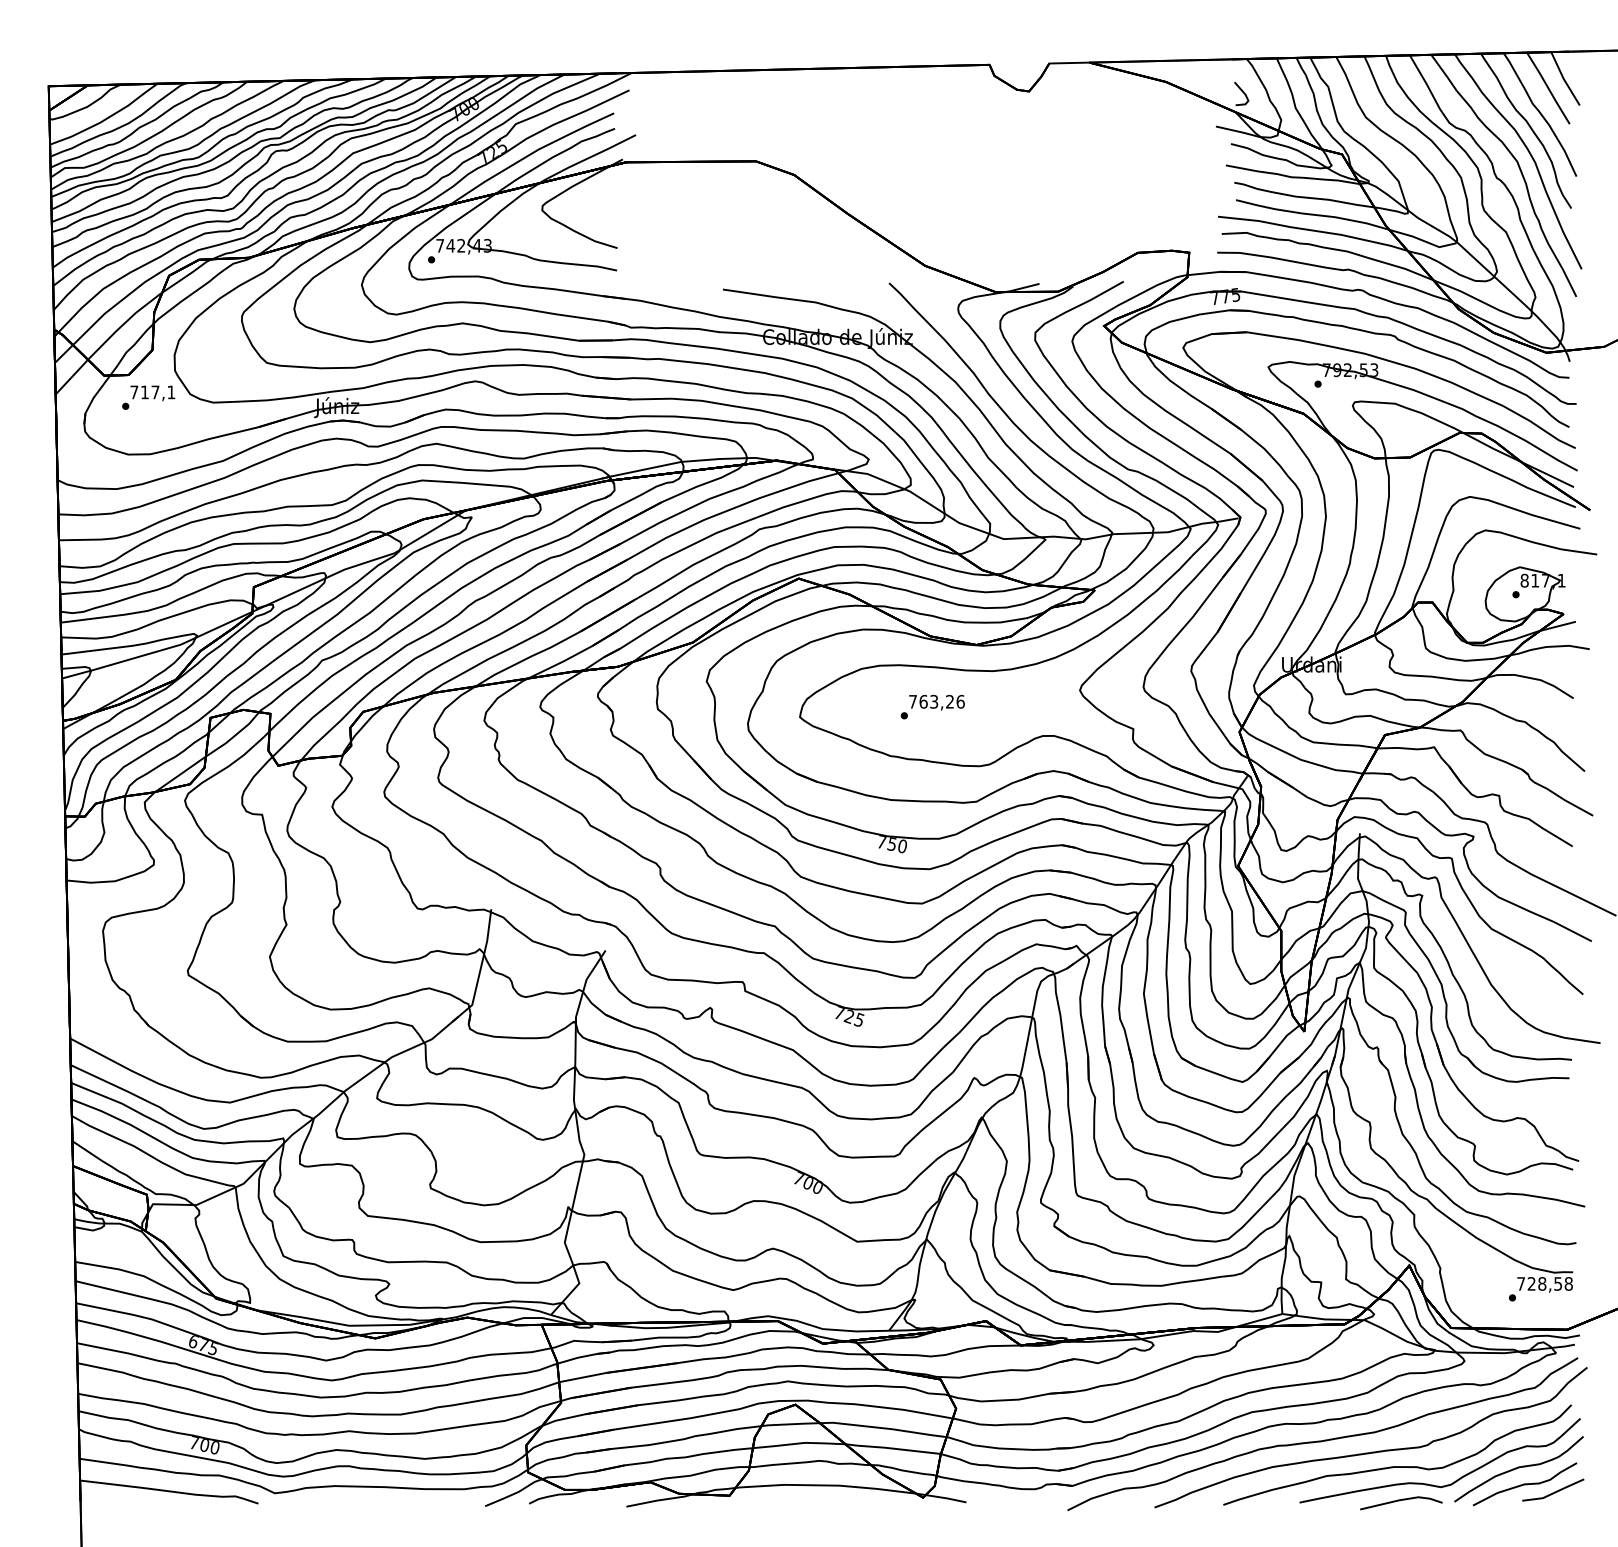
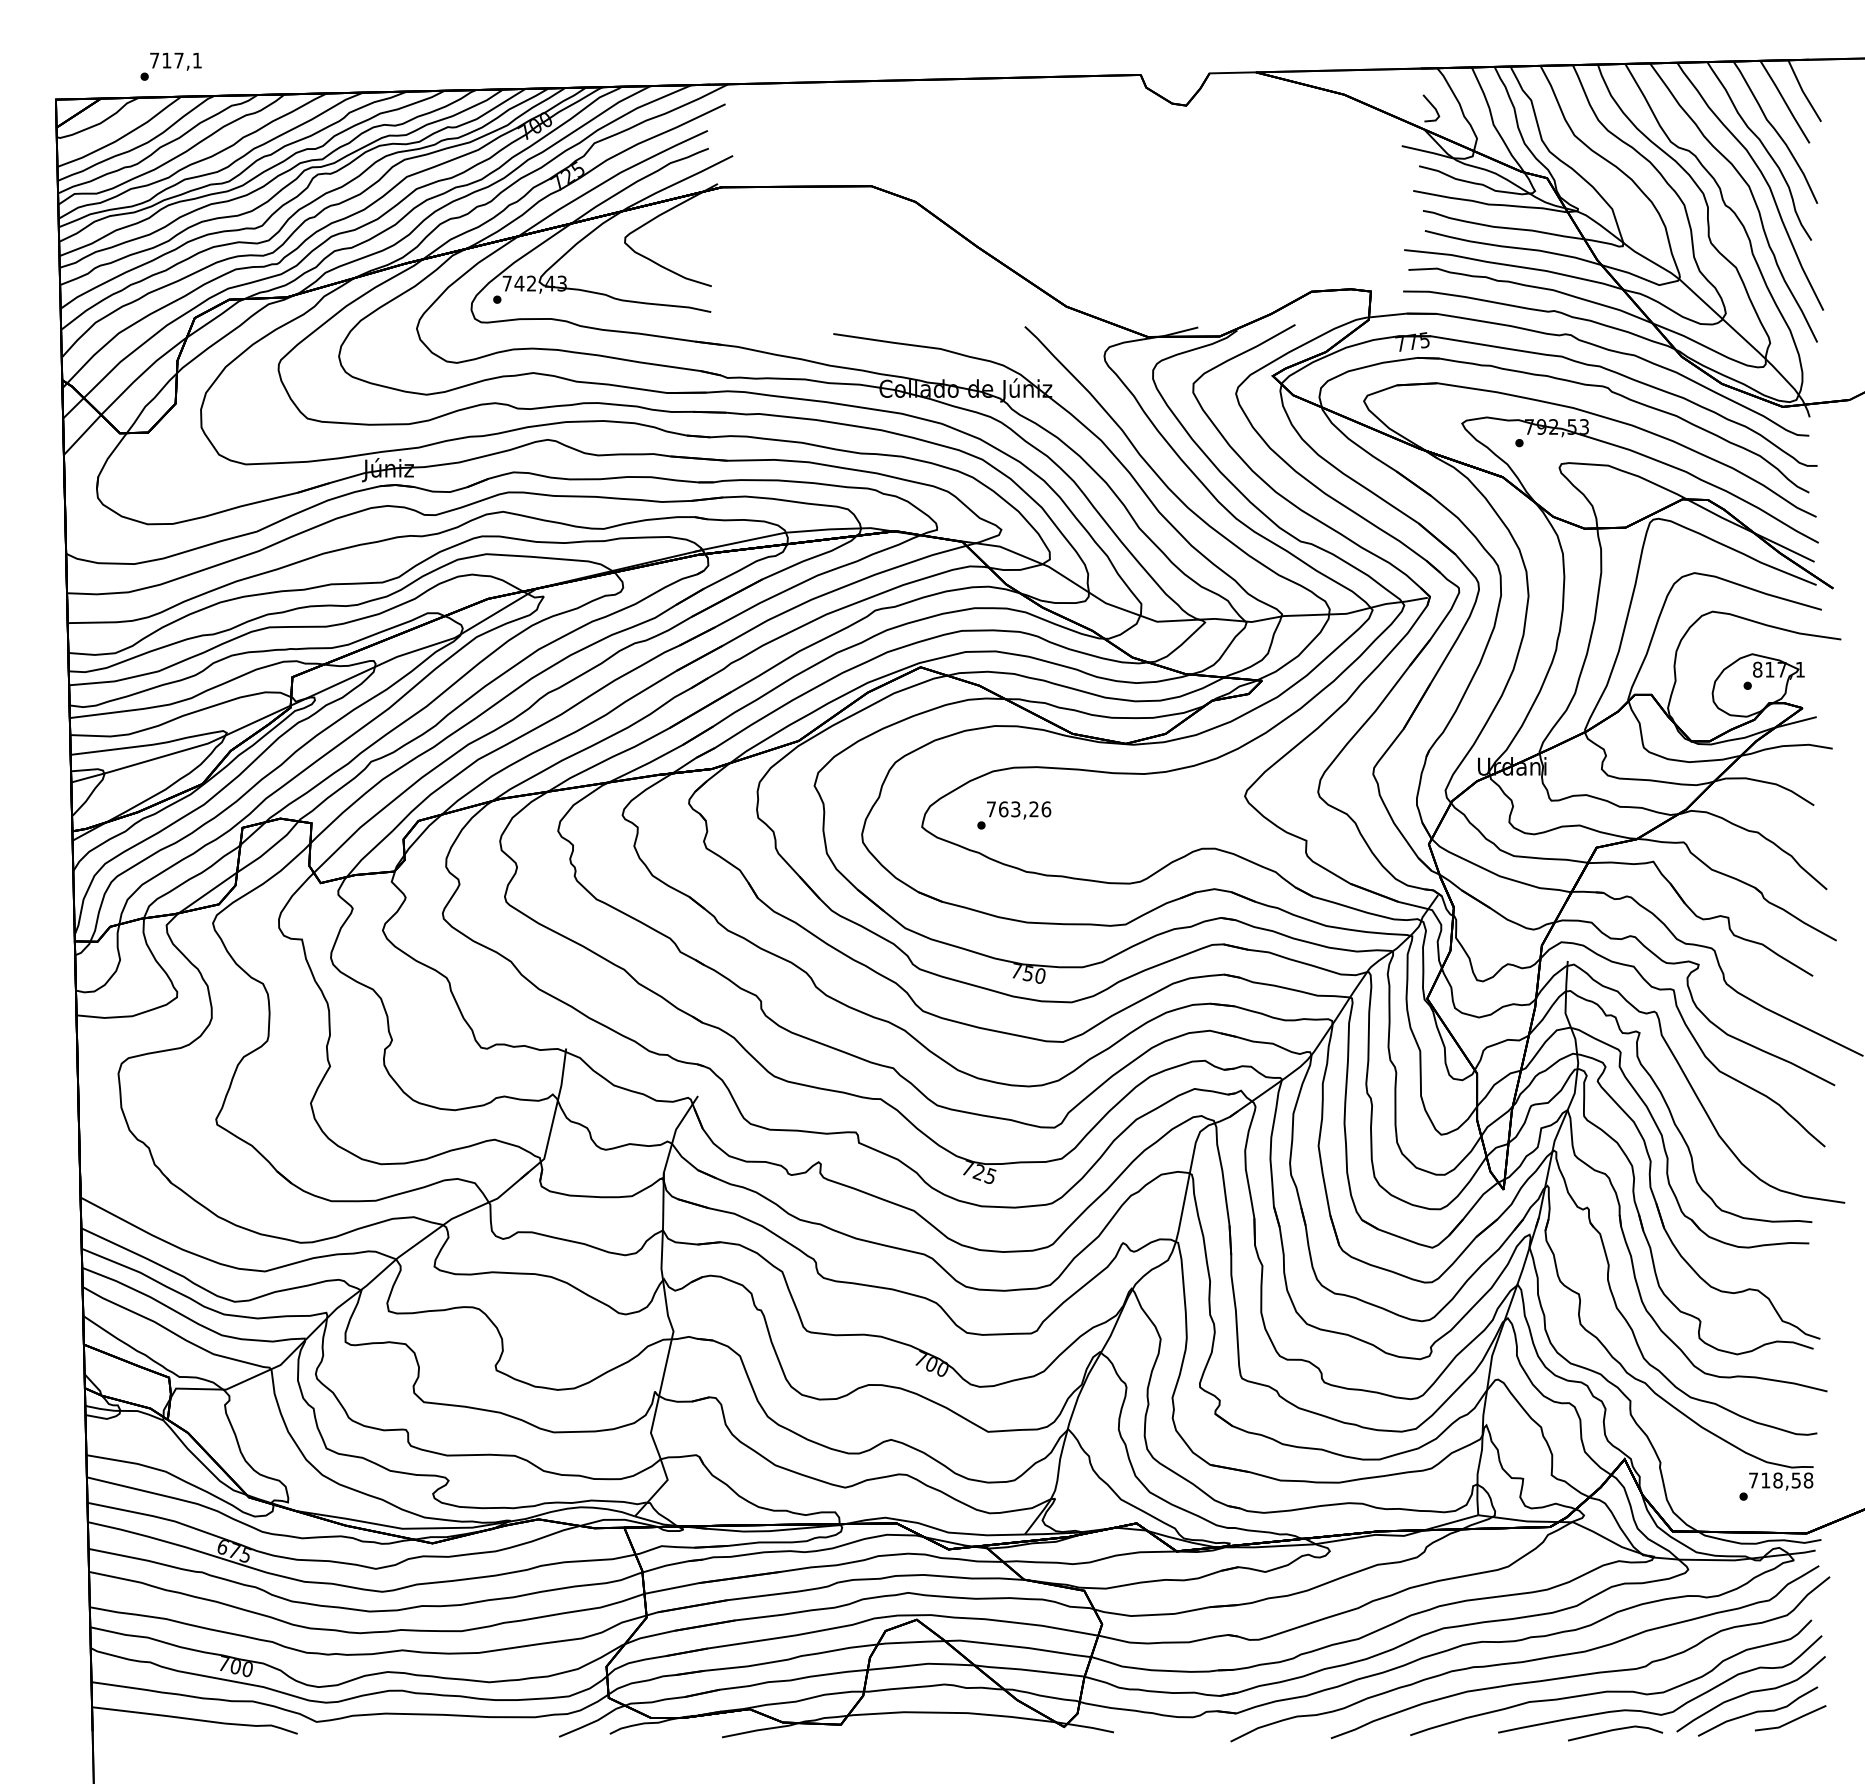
text: (148, 397) -> (170, 66), moved
text: (933, 707) -> (1014, 815), moved
text: (1531, 1283) -> (1765, 1480), 728,58 -> 718,58

